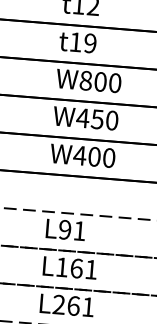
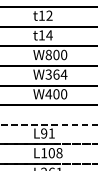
text: (90, 43) -> (49, 35), t19 -> t14
text: (97, 119) -> (56, 74), W450 -> W364
text: (83, 269) -> (55, 153), L161 -> L108

